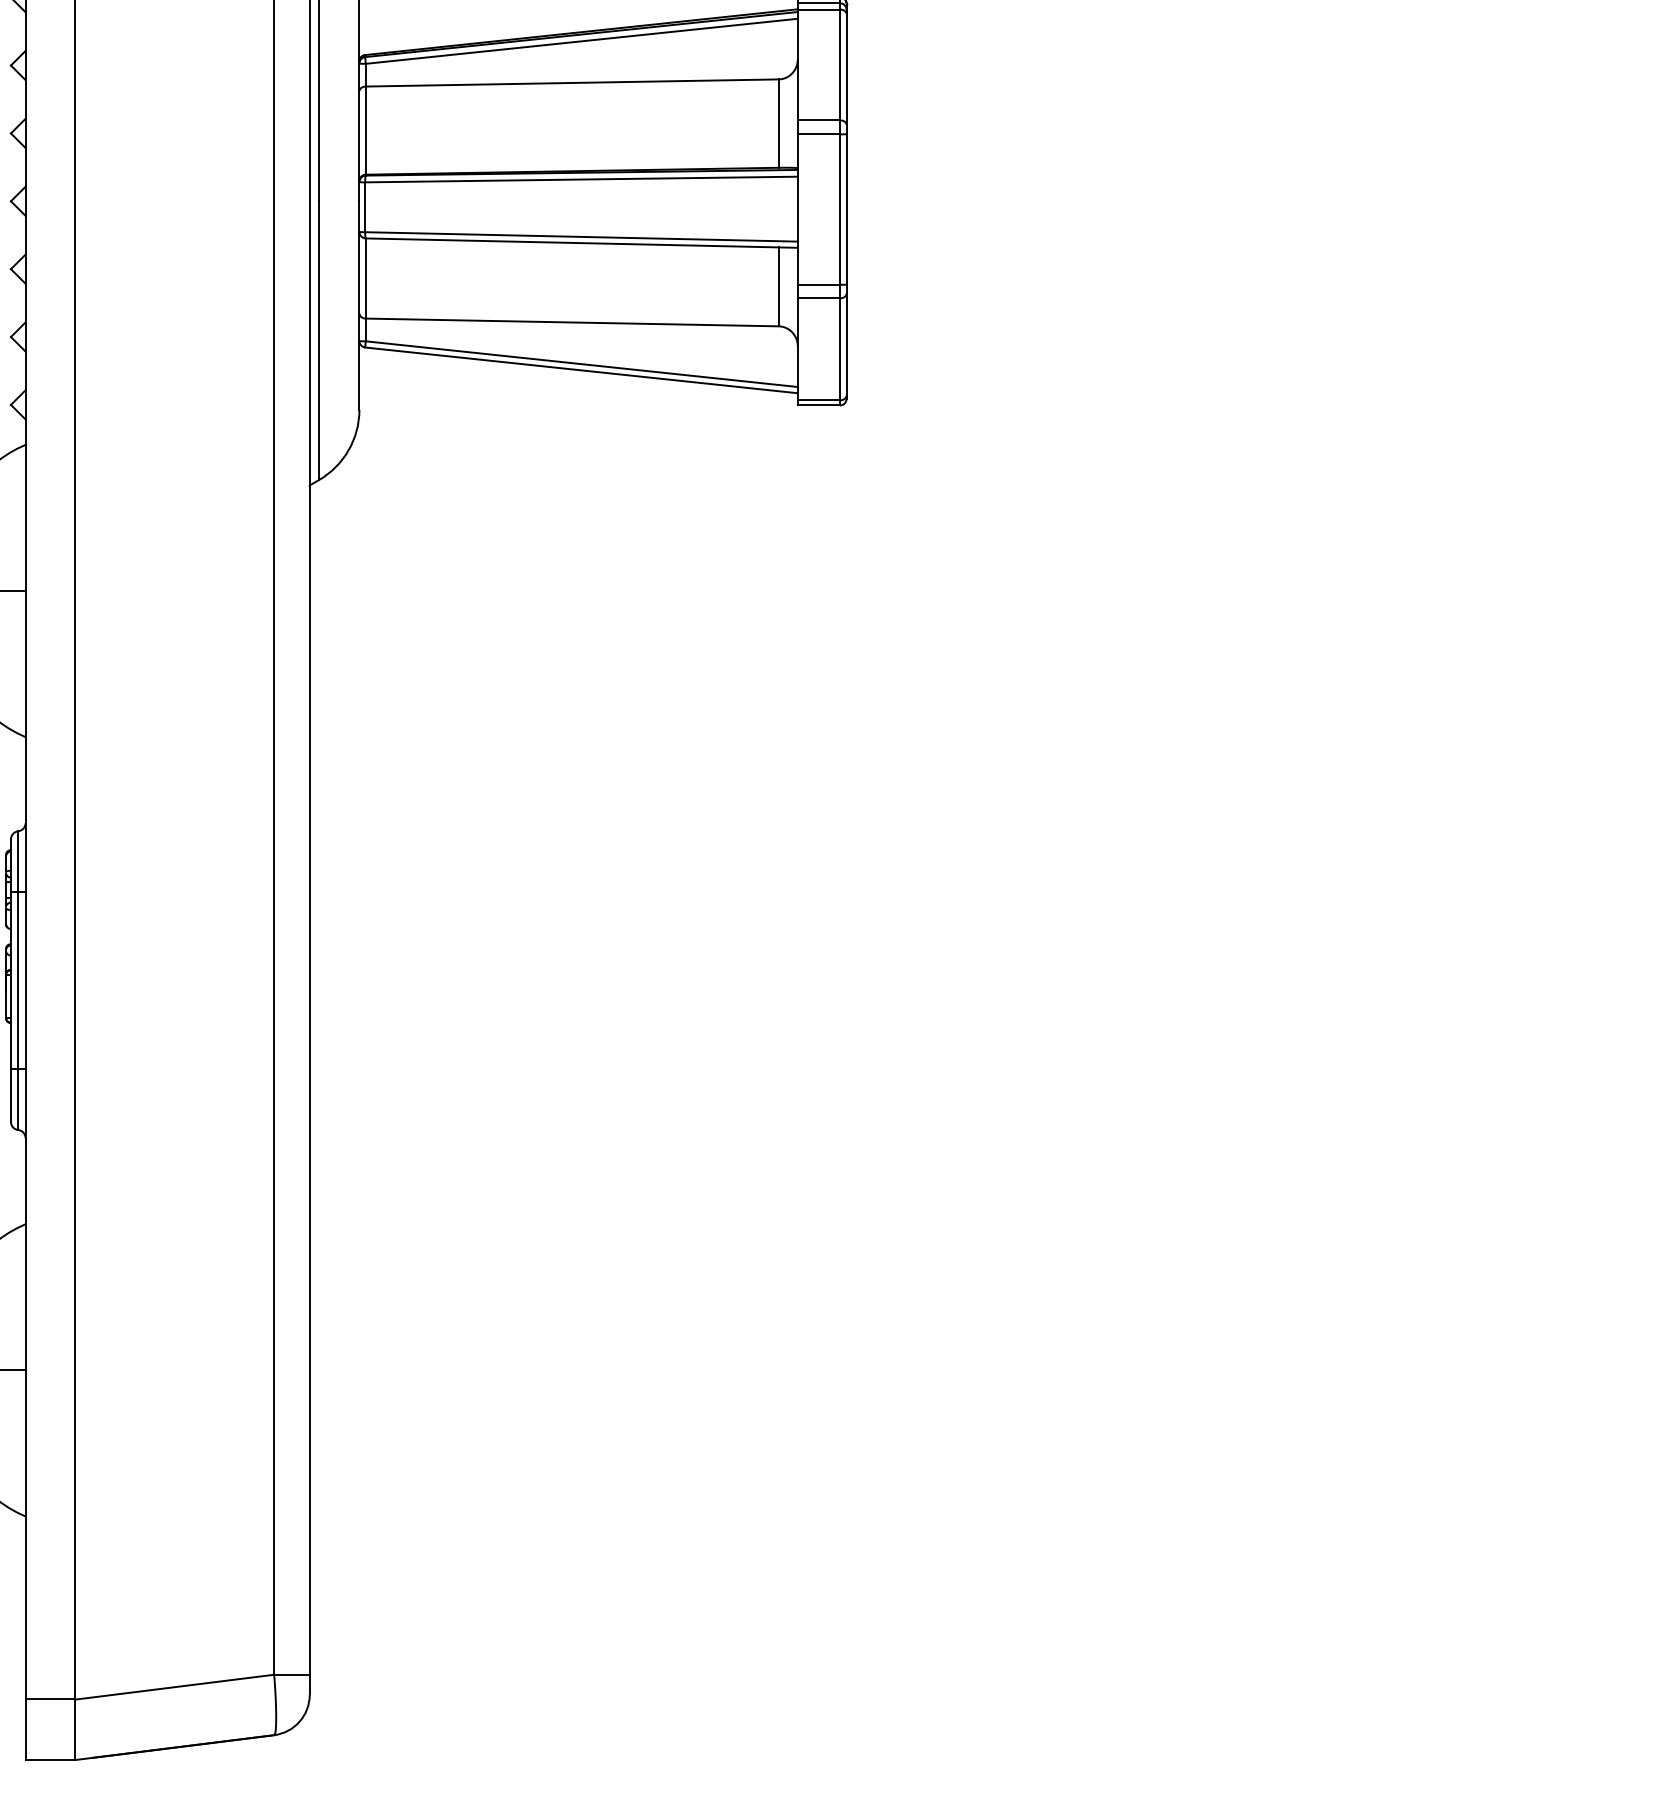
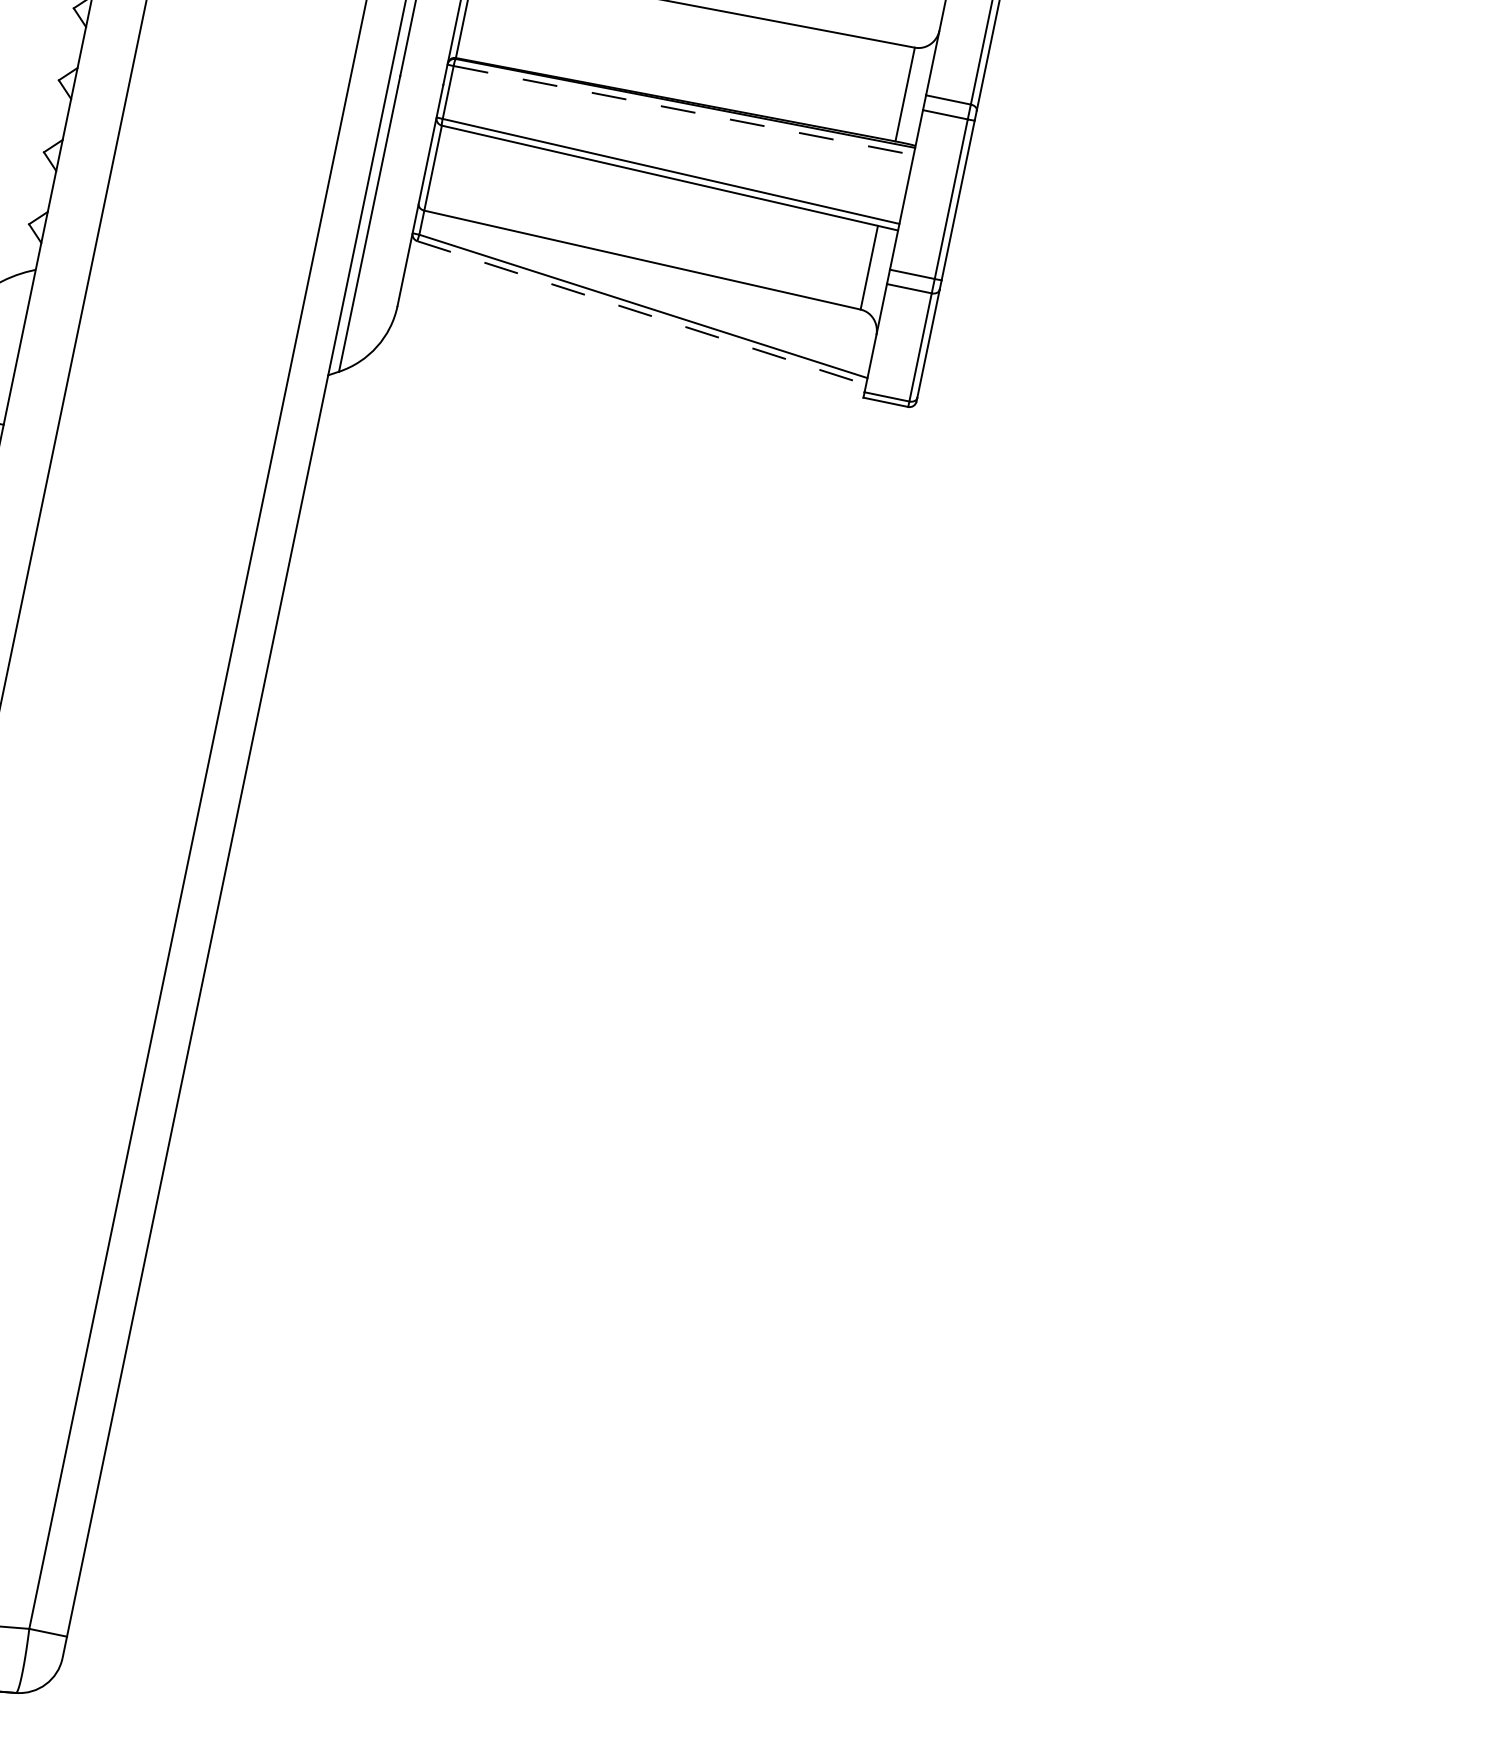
line: (582, 179) -> (684, 110), solid -> dashed
line: (582, 370) -> (642, 313), solid -> dashed

